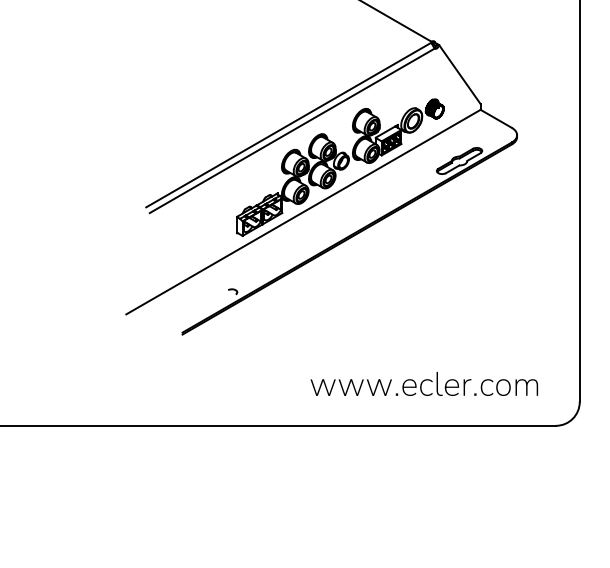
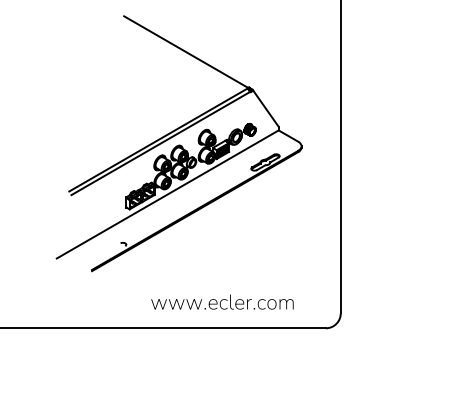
text: (424, 383) -> (222, 301), moved

